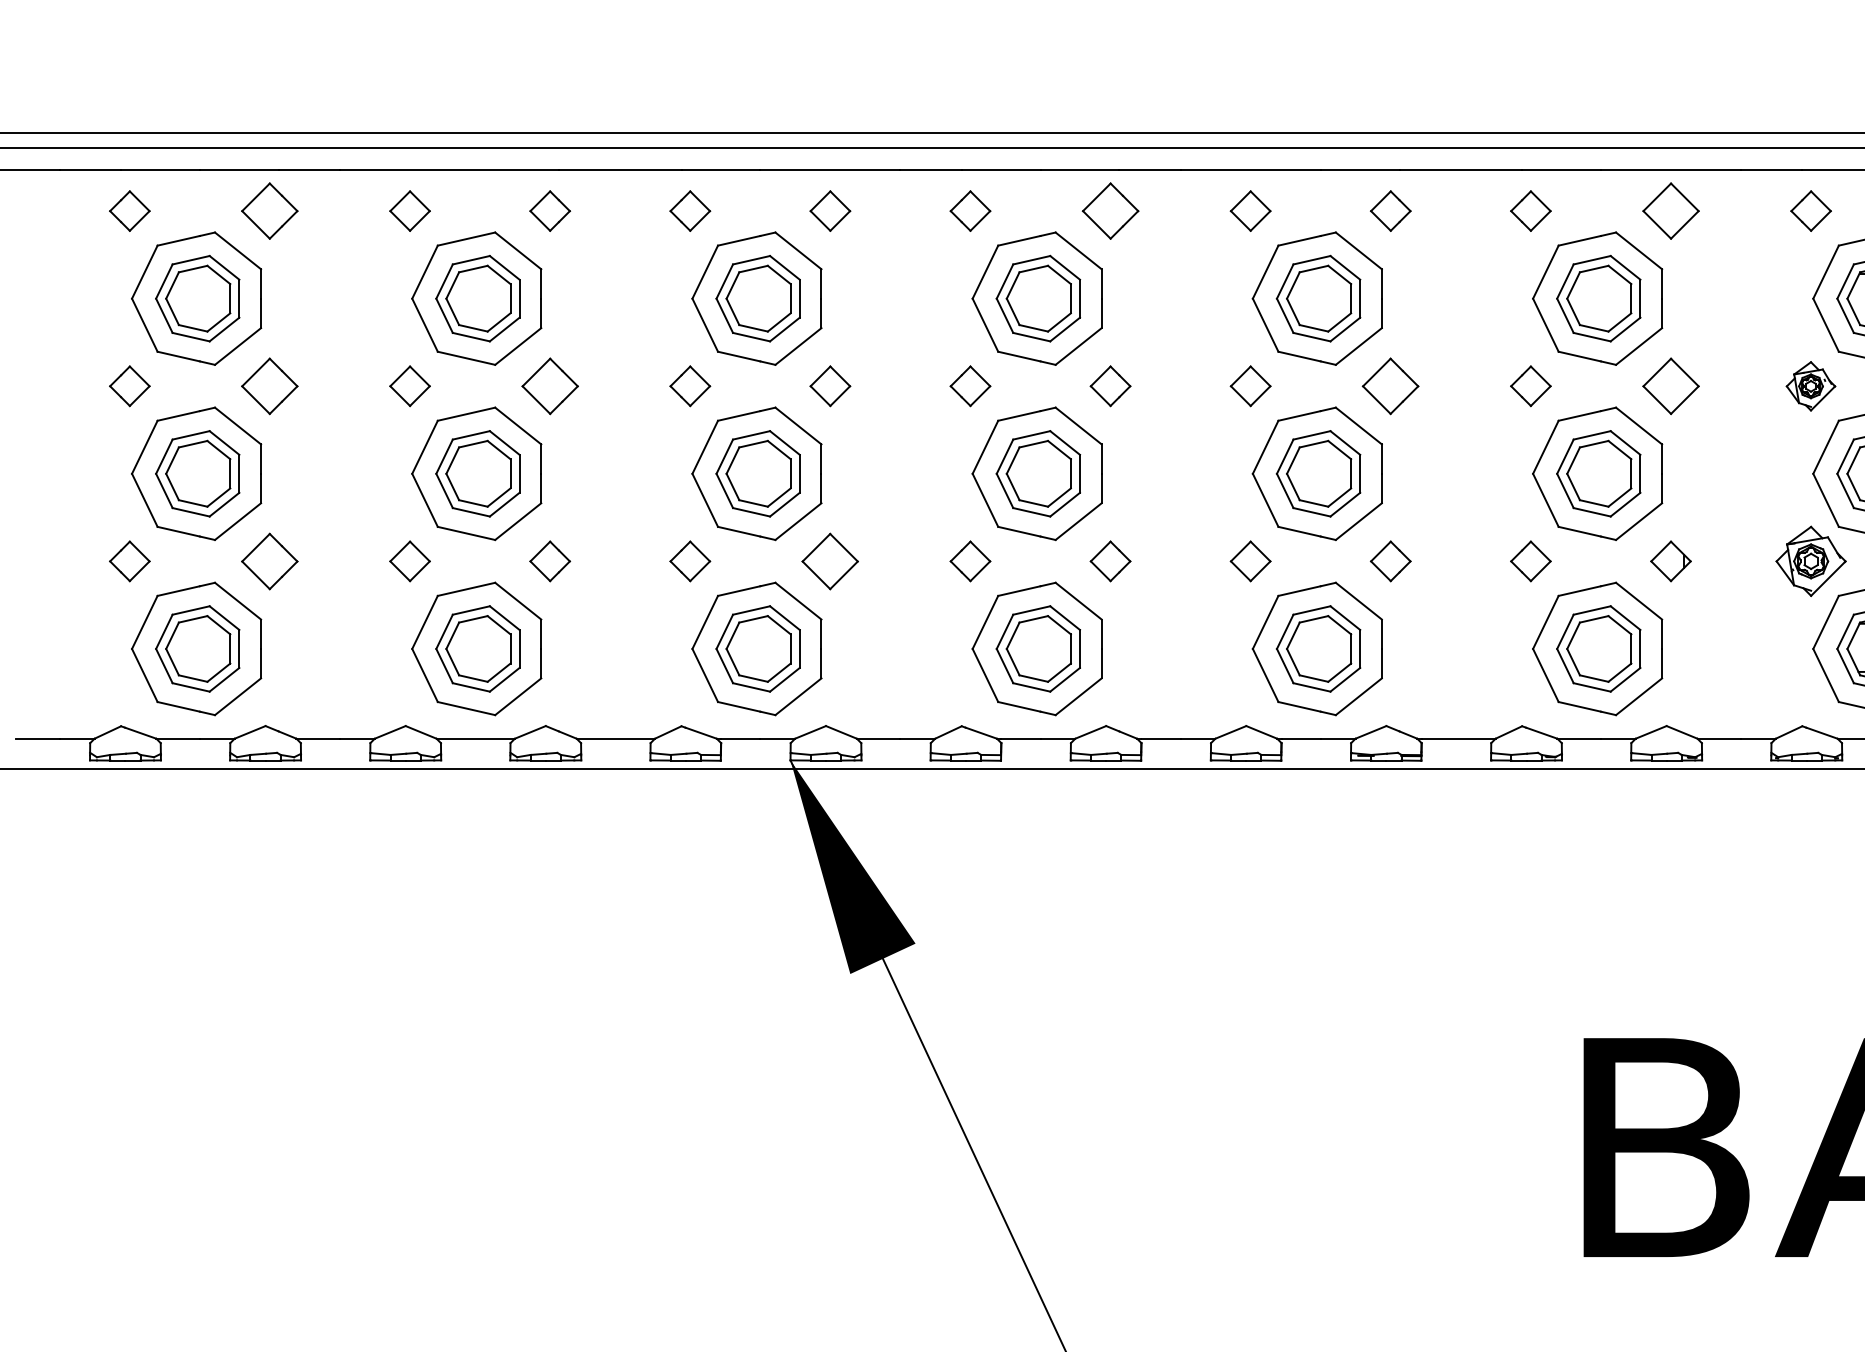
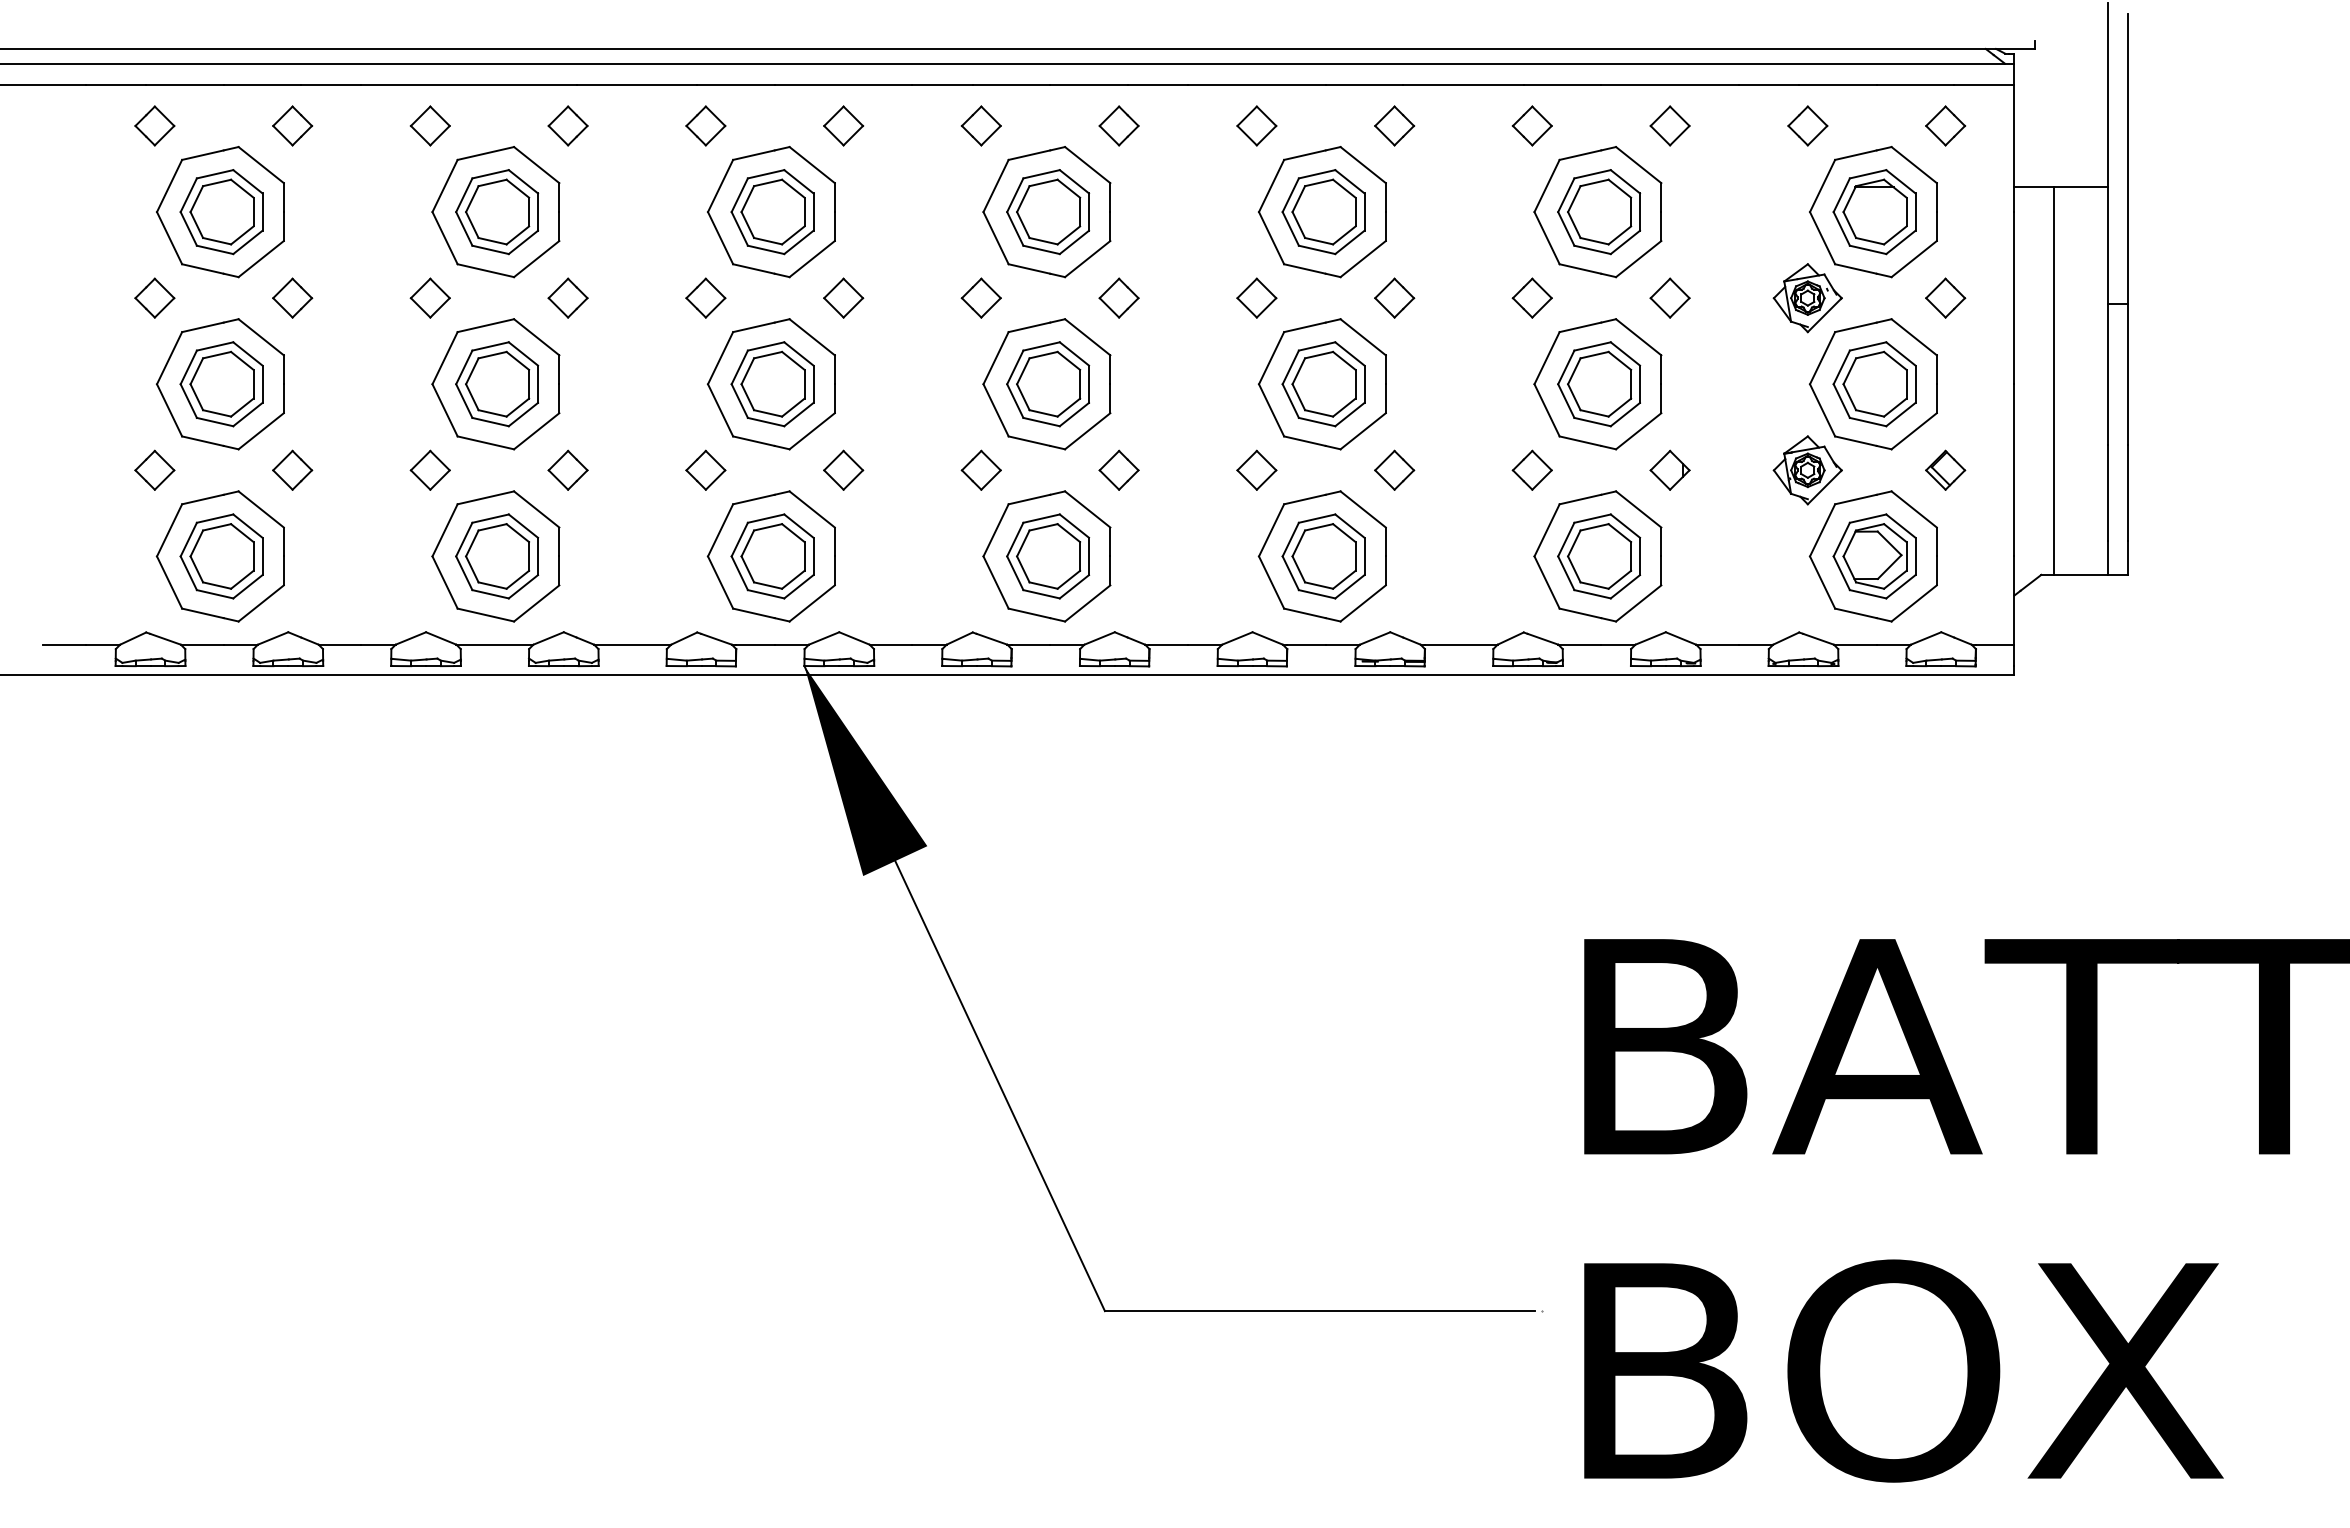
part: (269, 210) -> (292, 125), size x0.71
part: (1109, 210) -> (1118, 125), size x0.71
part: (1670, 210) -> (1669, 125), size x0.71
part: (269, 385) -> (292, 297), size x0.71
part: (549, 385) -> (567, 297), size x0.71
part: (1390, 385) -> (1394, 297), size x0.71
part: (1670, 385) -> (1669, 297), size x0.71
part: (1810, 386) -> (1807, 298), size x1.43
part: (269, 560) -> (292, 469), size x0.71
part: (830, 560) -> (843, 469), size x0.71

